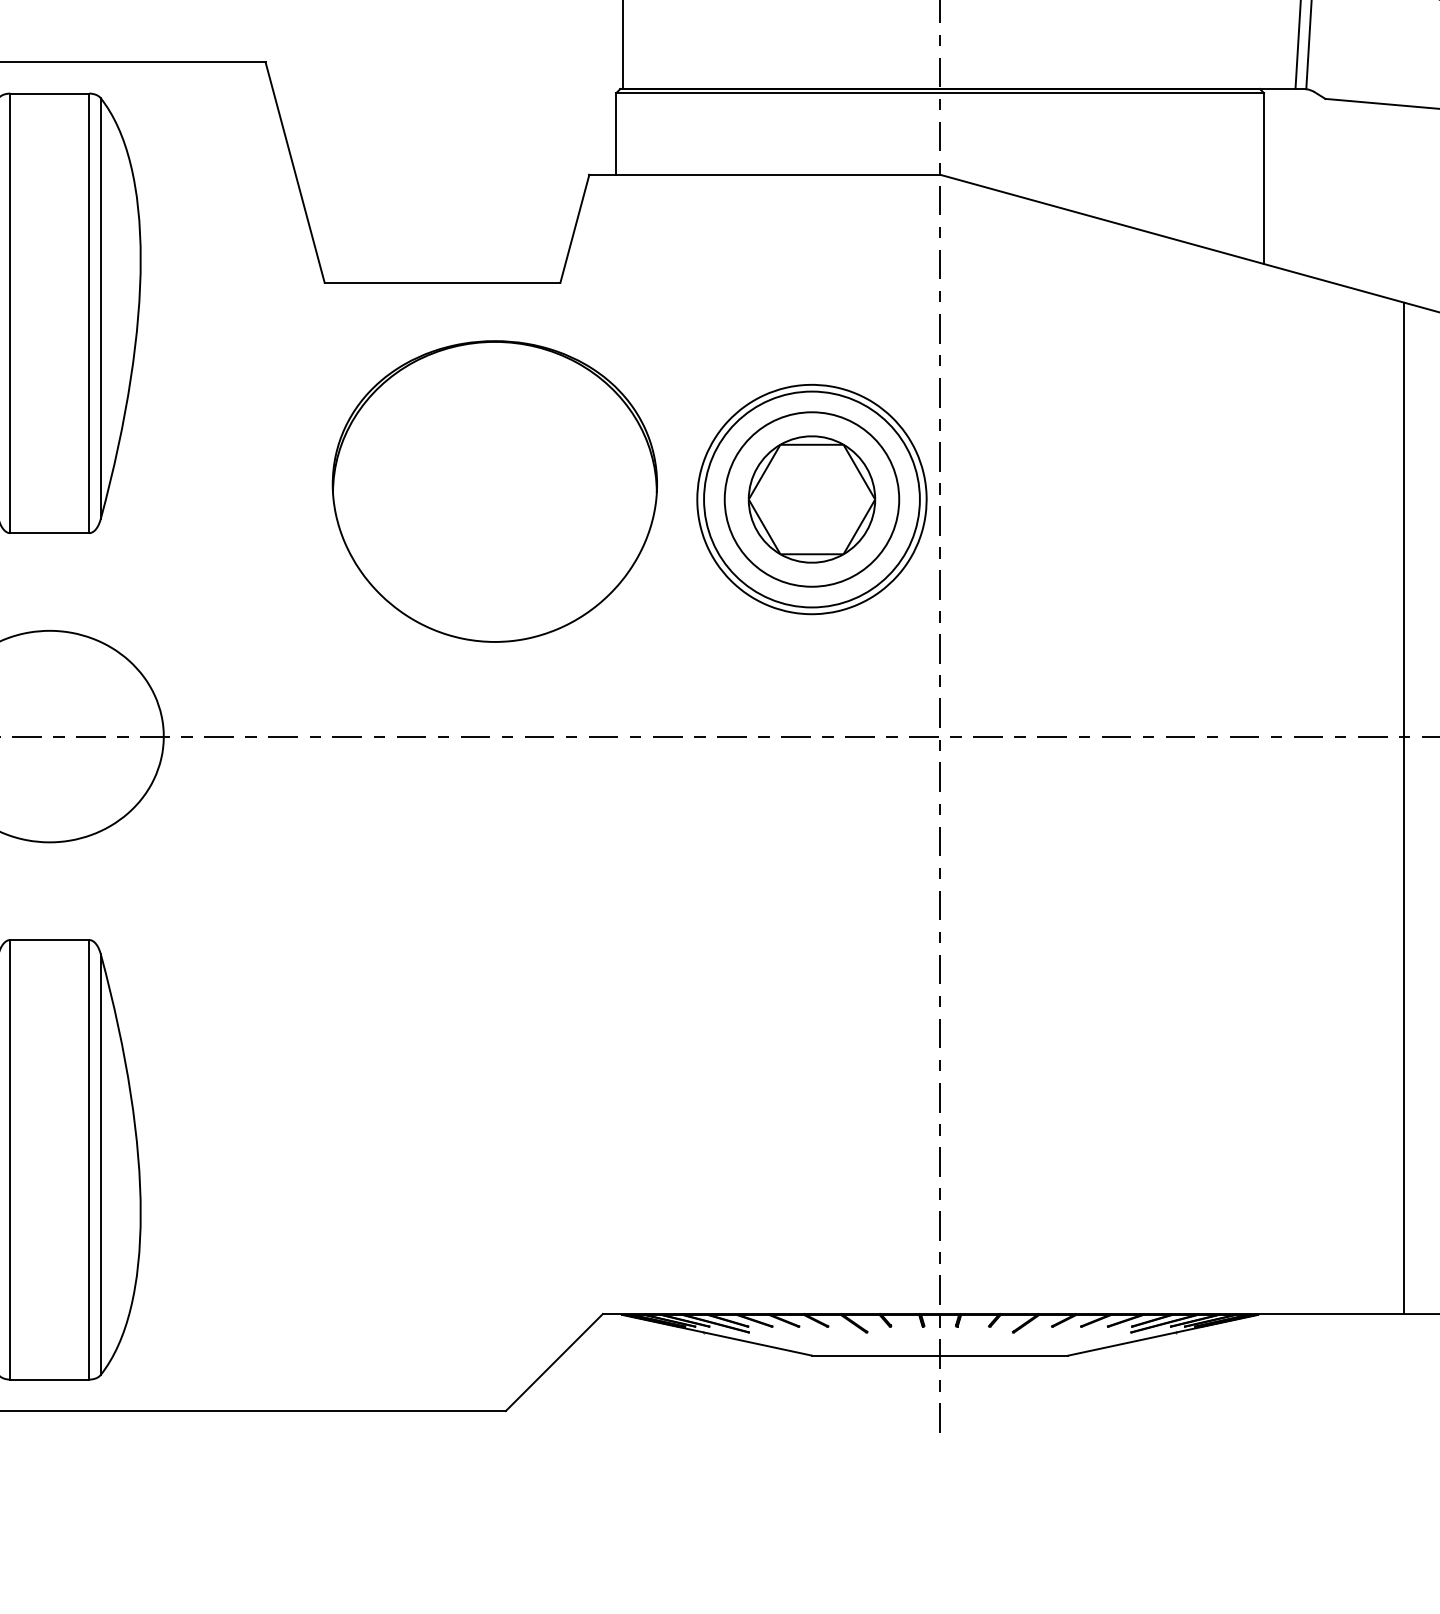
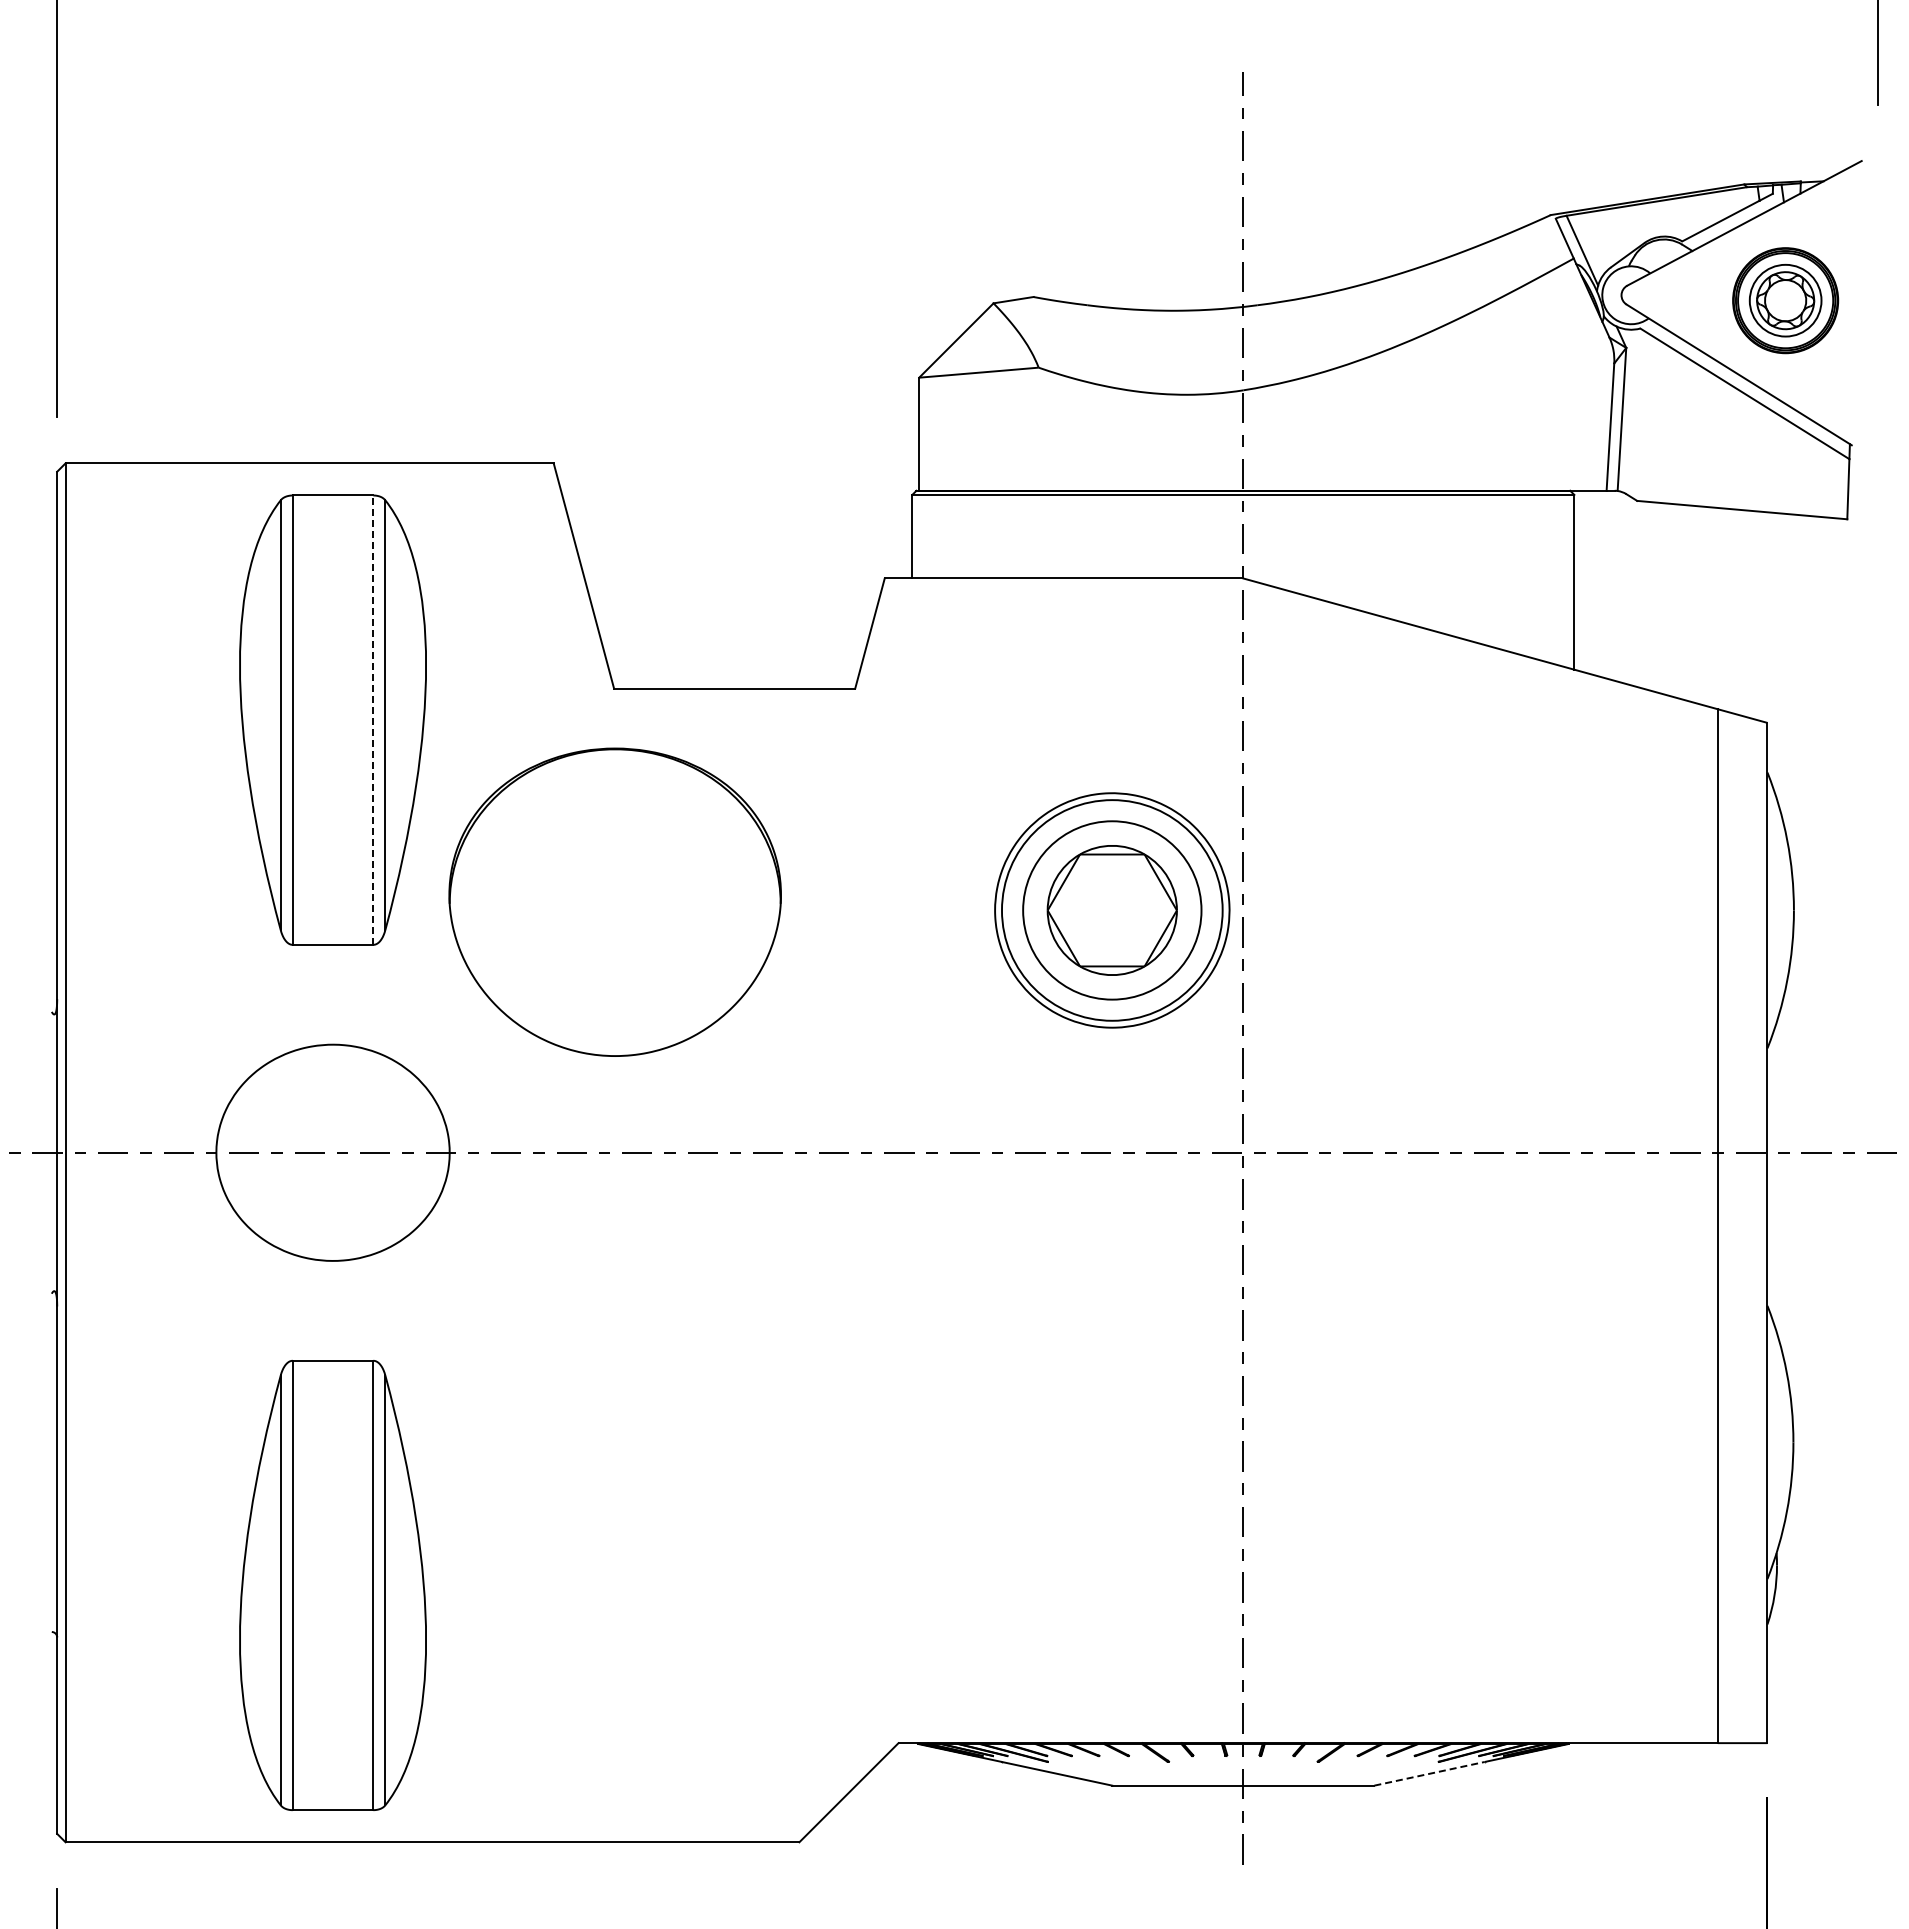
line: (89, 313) -> (373, 720), solid -> dashed
part: (494, 490) -> (614, 901), moved
line: (1122, 1343) -> (1429, 1773), solid -> dashed

